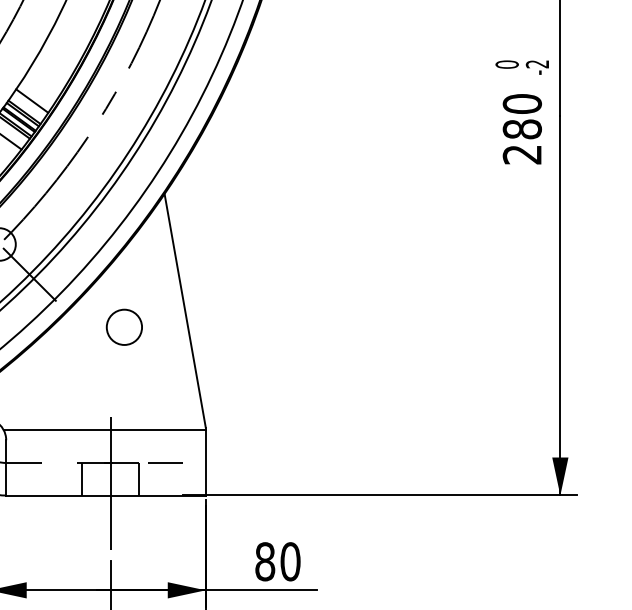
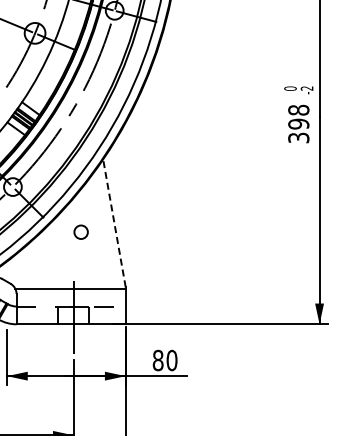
text: (521, 128) -> (298, 123), 280 -> 398
line: (185, 311) -> (114, 223), solid -> dashed
circle: (123, 325) -> (80, 231), size x0.7

